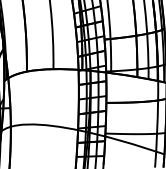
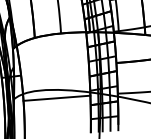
line: (43, 133) -> (56, 98), added

